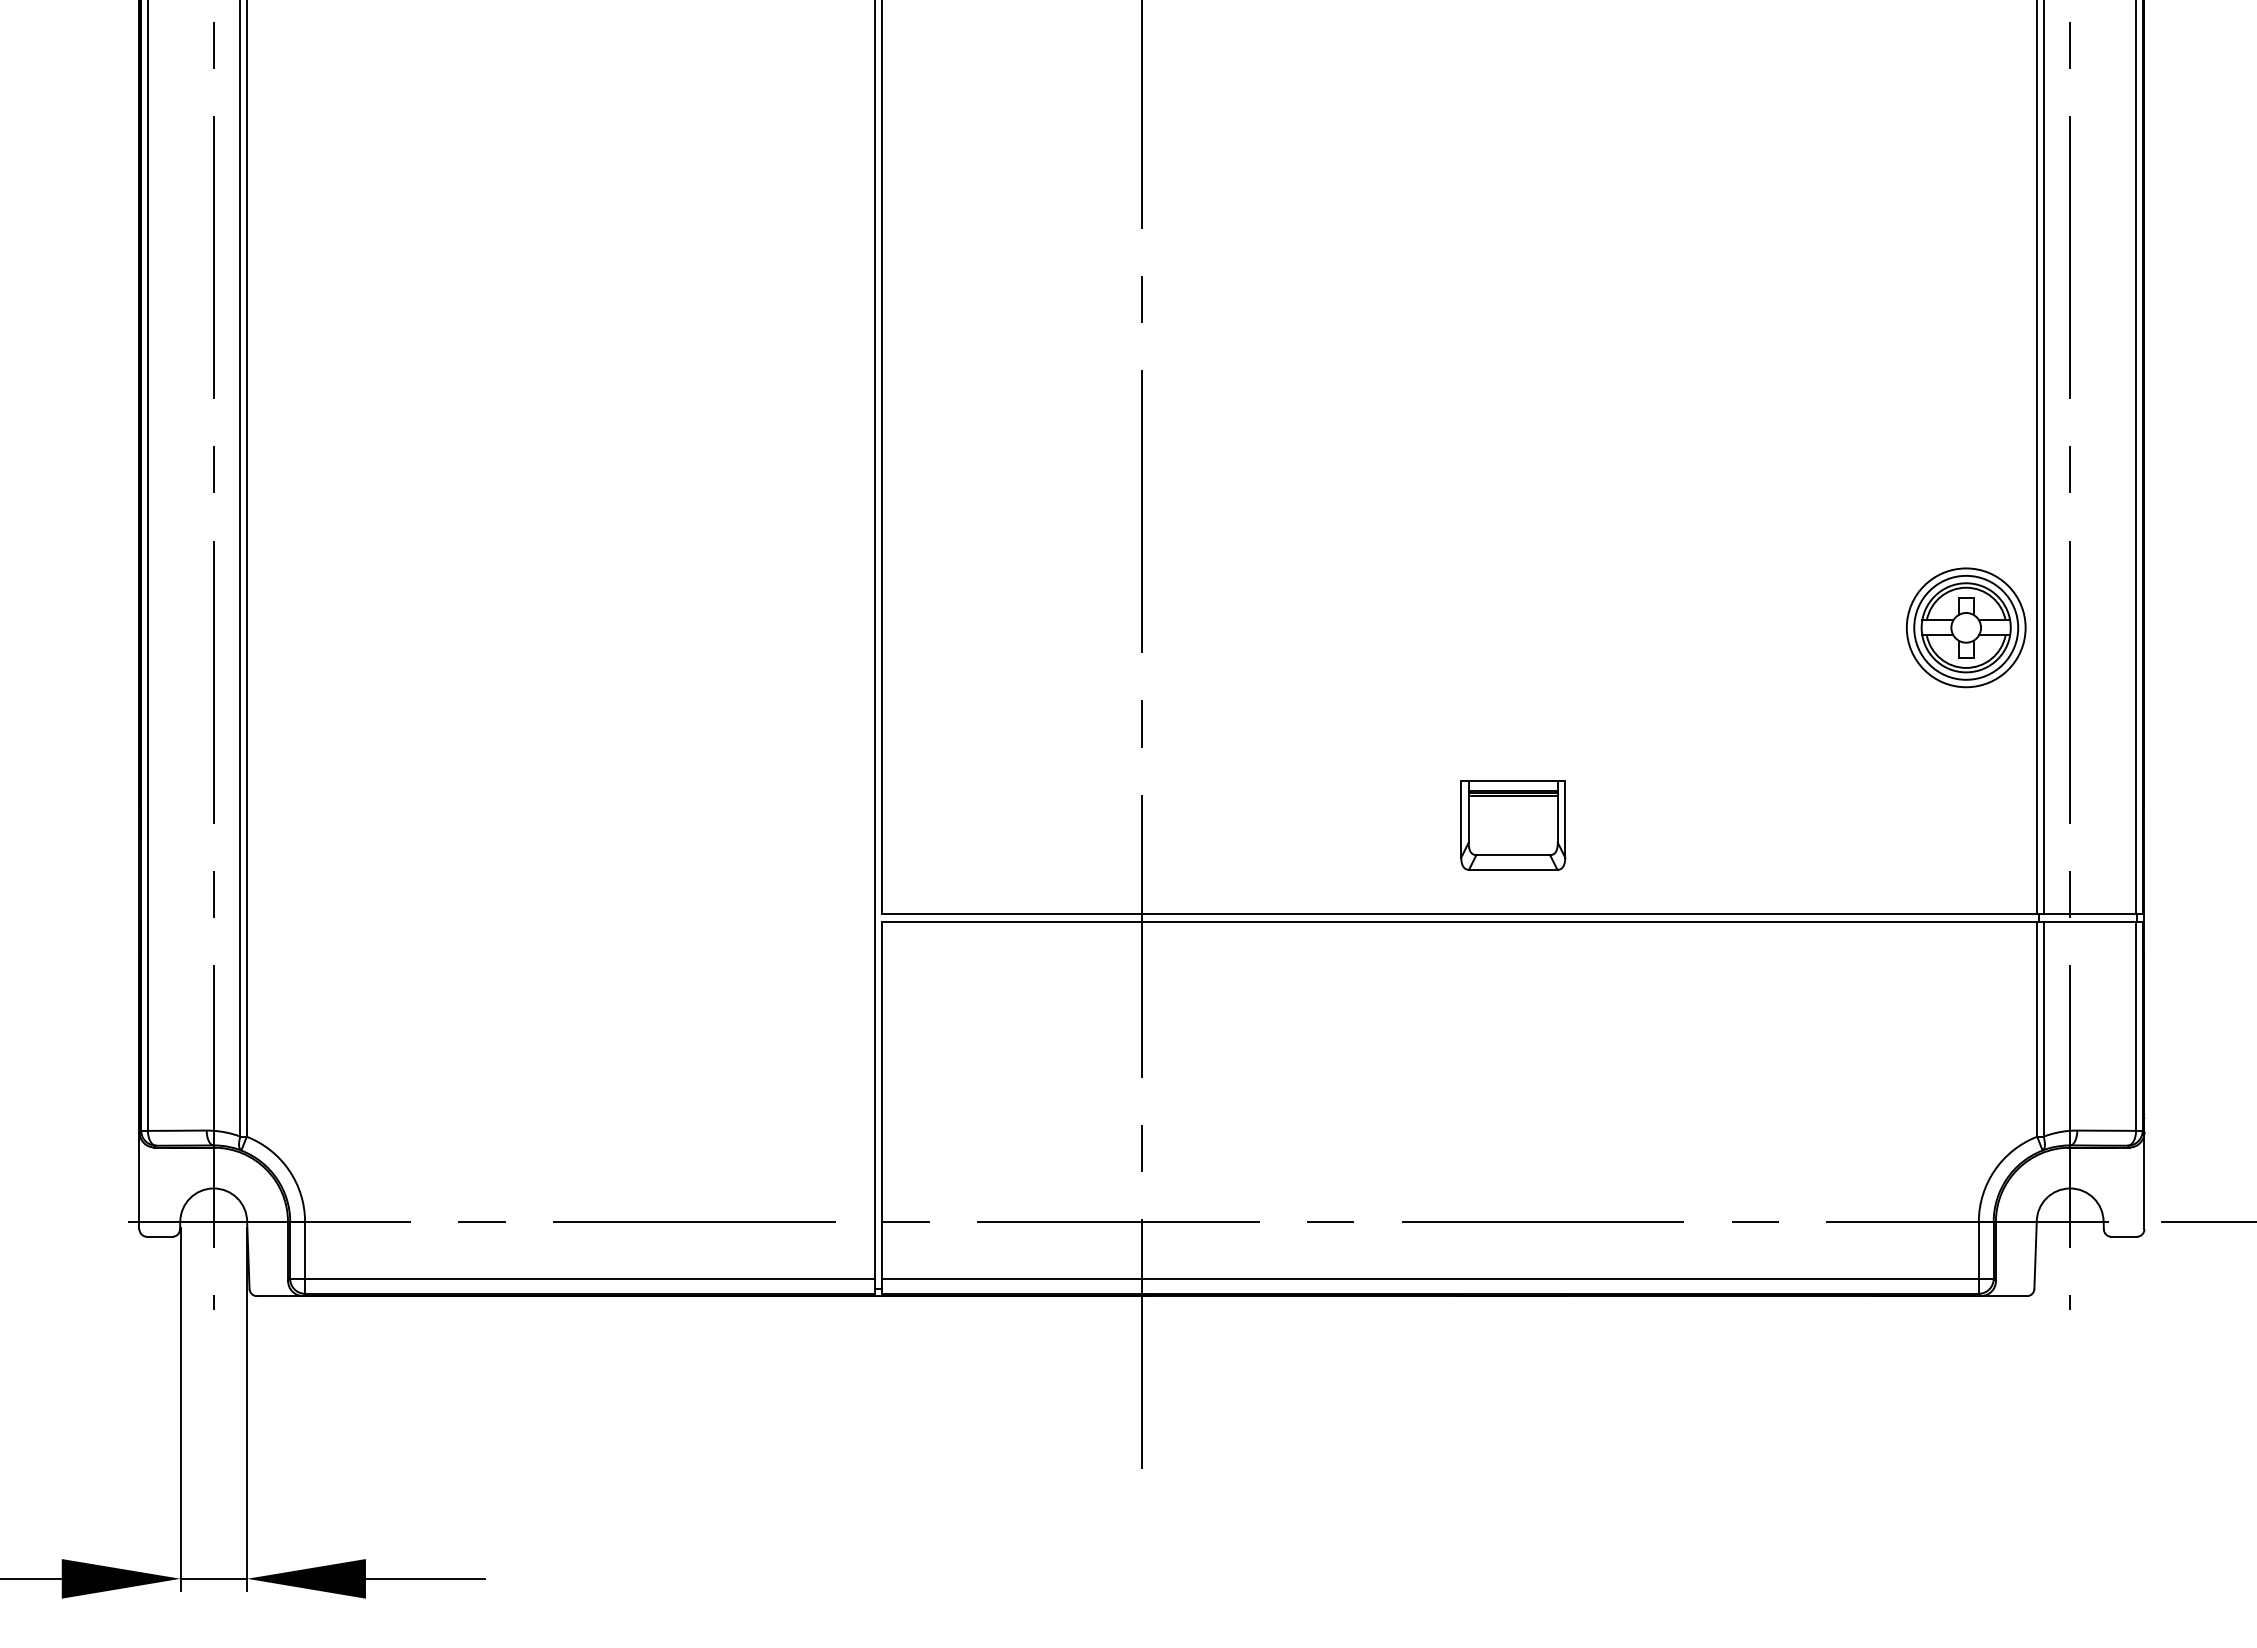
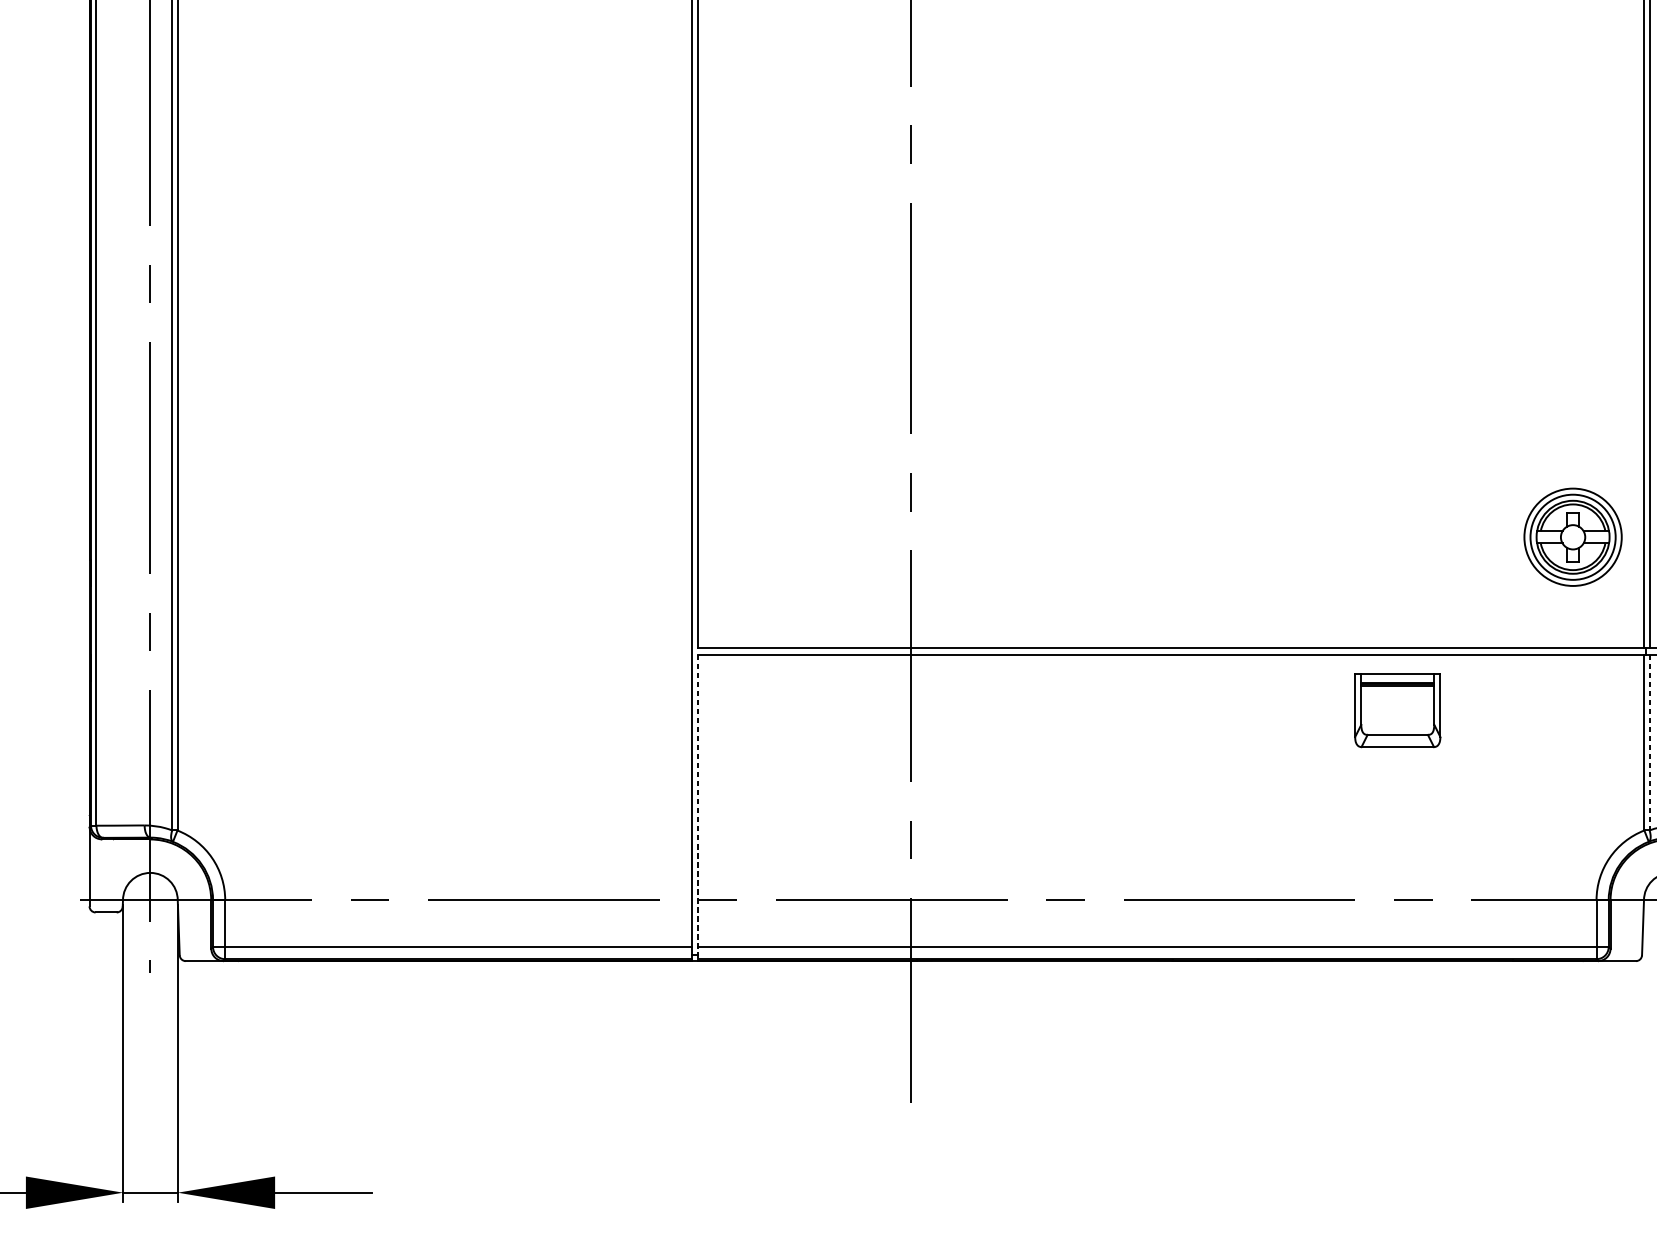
part: (1965, 627) -> (1572, 537), moved
part: (1513, 825) -> (1397, 710), moved
line: (2043, 1029) -> (1649, 742), solid -> dashed
line: (882, 1109) -> (698, 808), solid -> dashed

